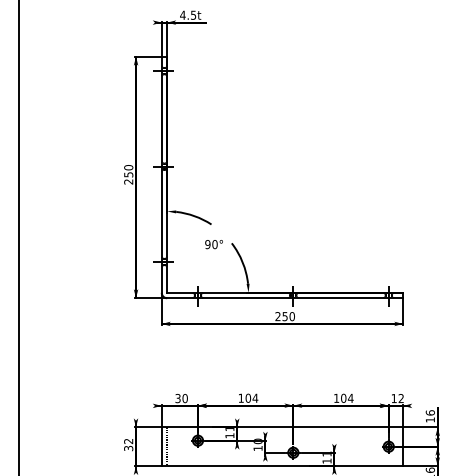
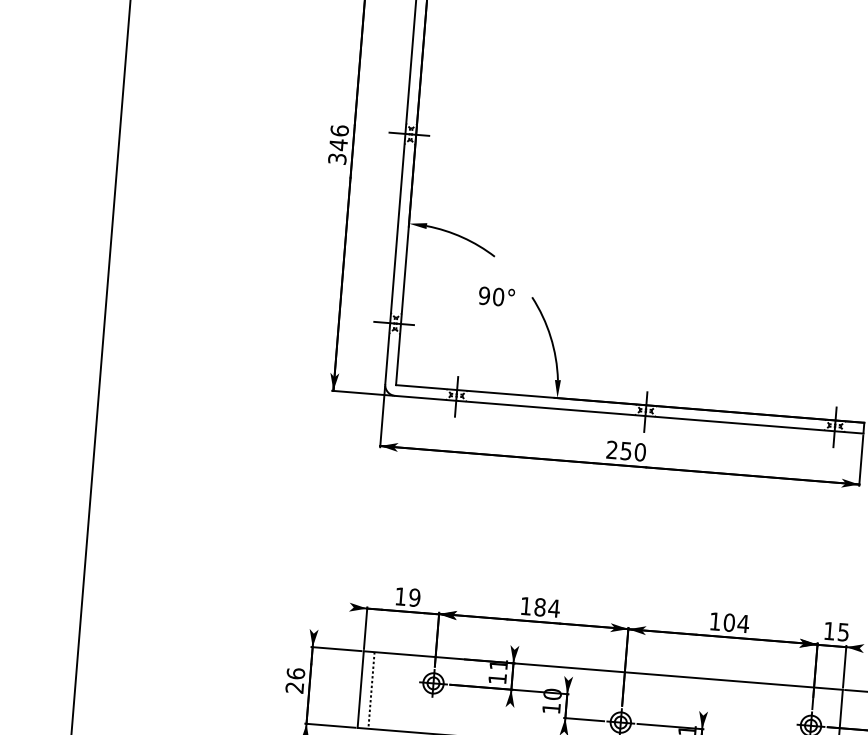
text: (128, 174) -> (338, 144), 250 -> 346
text: (181, 398) -> (407, 597), 30 -> 19
text: (248, 398) -> (540, 607), 104 -> 184
text: (400, 398) -> (841, 632), 12 -> 15
text: (128, 444) -> (295, 679), 32 -> 26

